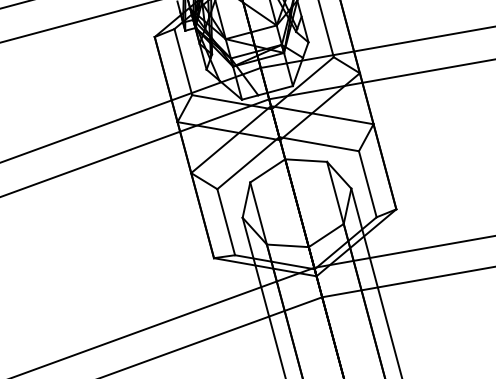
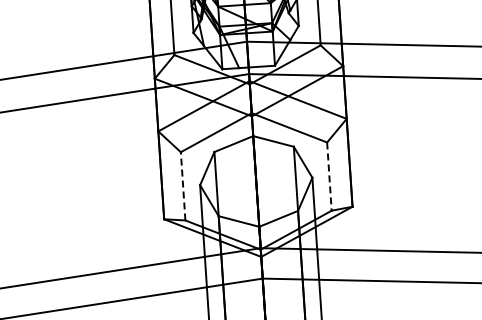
line: (367, 184) -> (329, 176), solid -> dashed
line: (226, 221) -> (183, 185), solid -> dashed

